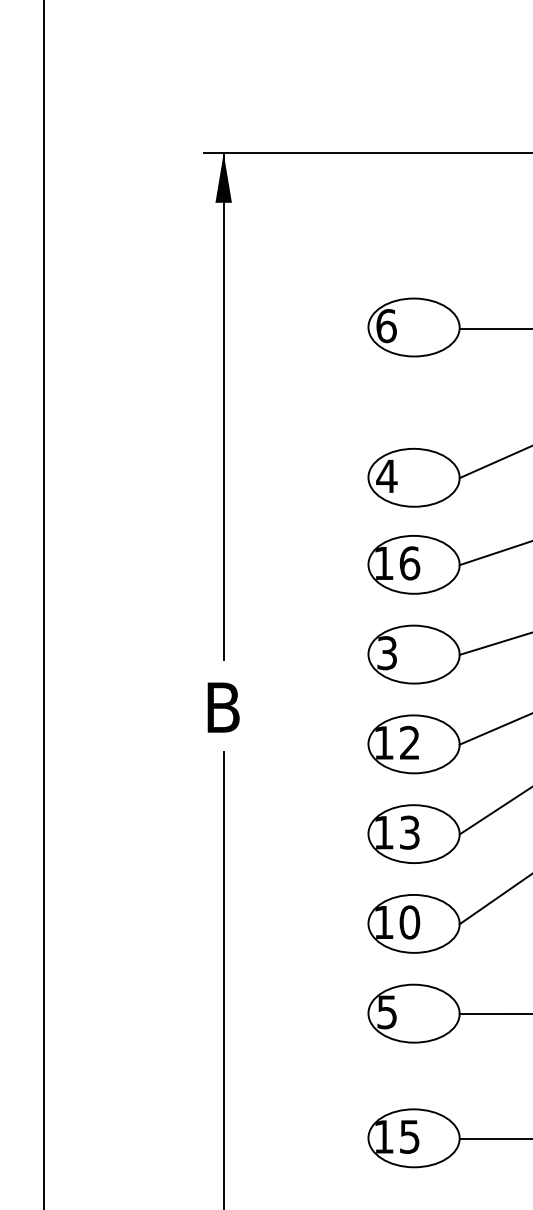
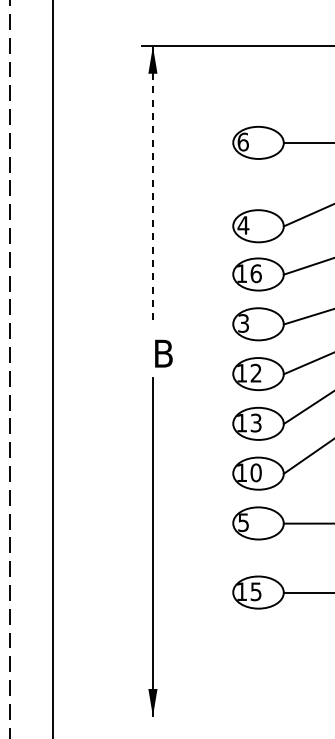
line: (222, 406) -> (152, 186), solid -> dashed
text: (222, 707) -> (163, 353), moved

